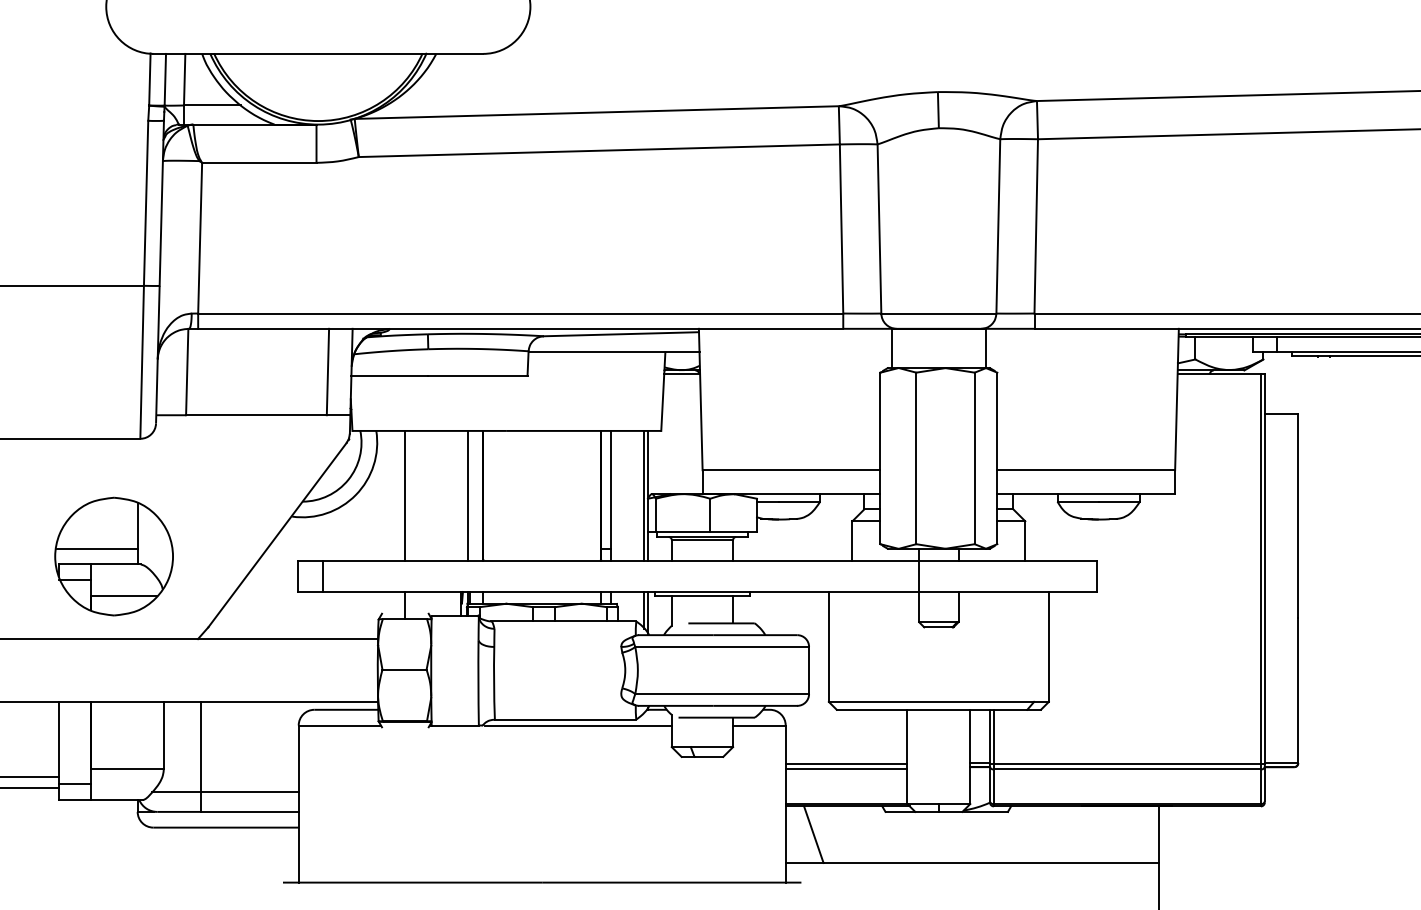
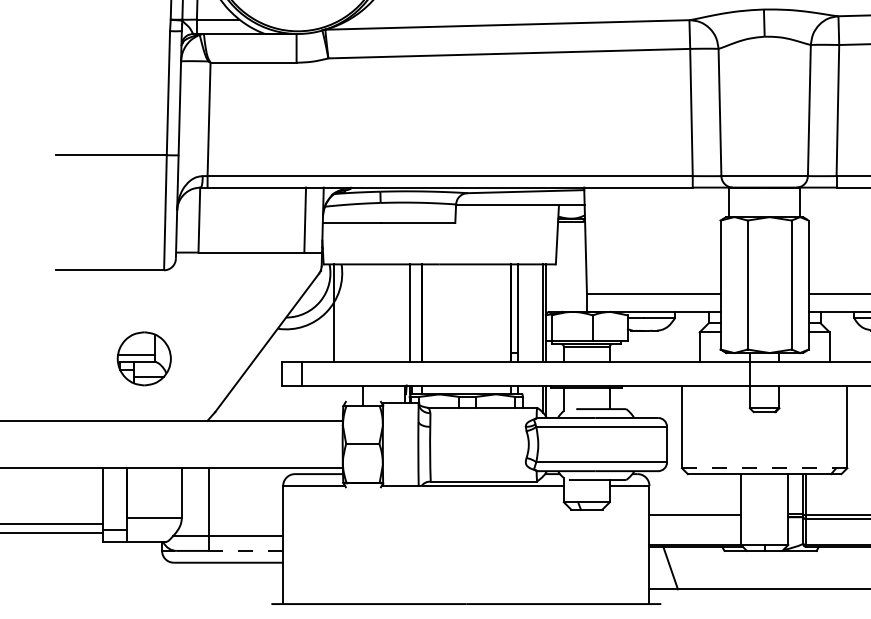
line: (404, 495) -> (333, 312), moved
part: (113, 556) -> (143, 358), size x0.6
line: (931, 701) -> (759, 467), solid -> dashed
line: (846, 769) -> (695, 519), removed
line: (249, 811) -> (246, 550), solid -> dashed

